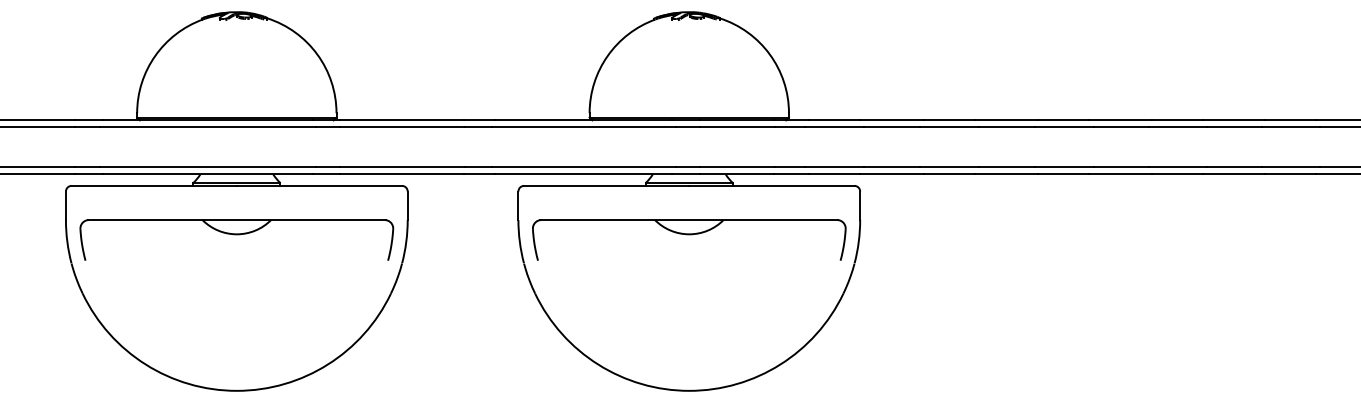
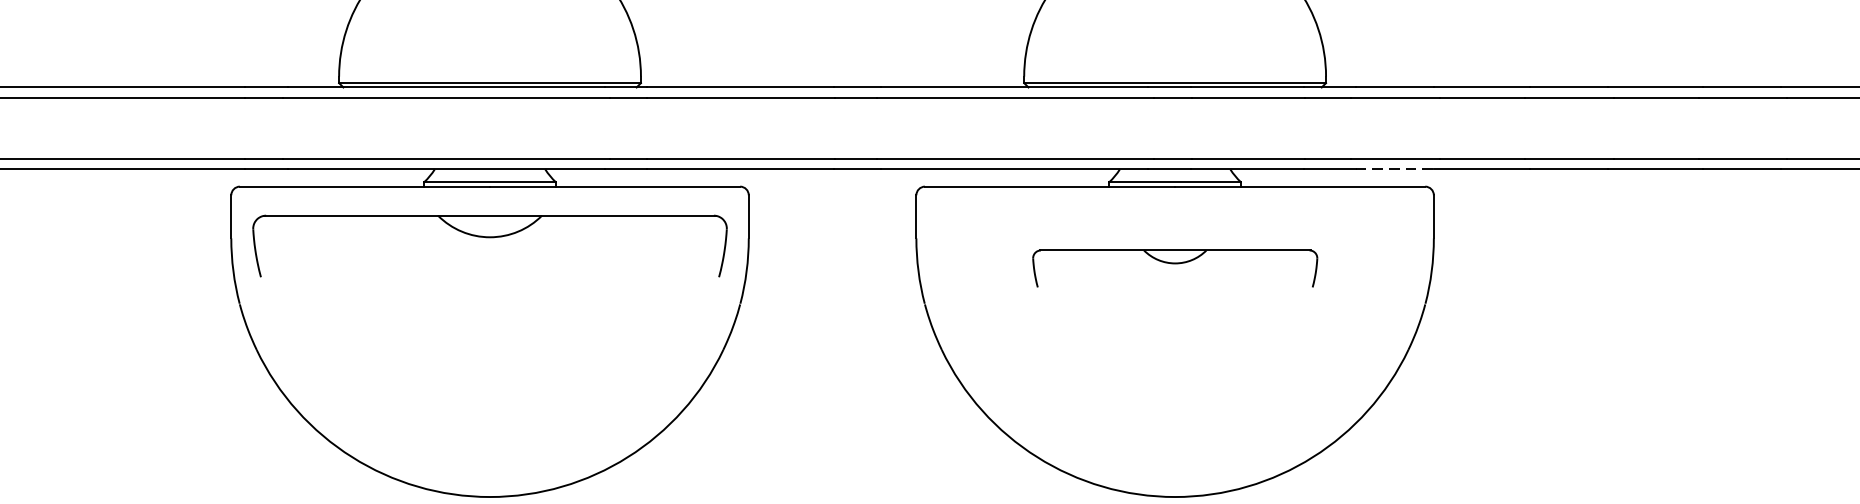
line: (834, 174) -> (1394, 169), solid -> dashed
part: (236, 239) -> (489, 245), moved
part: (689, 239) -> (1175, 267), size x0.6

